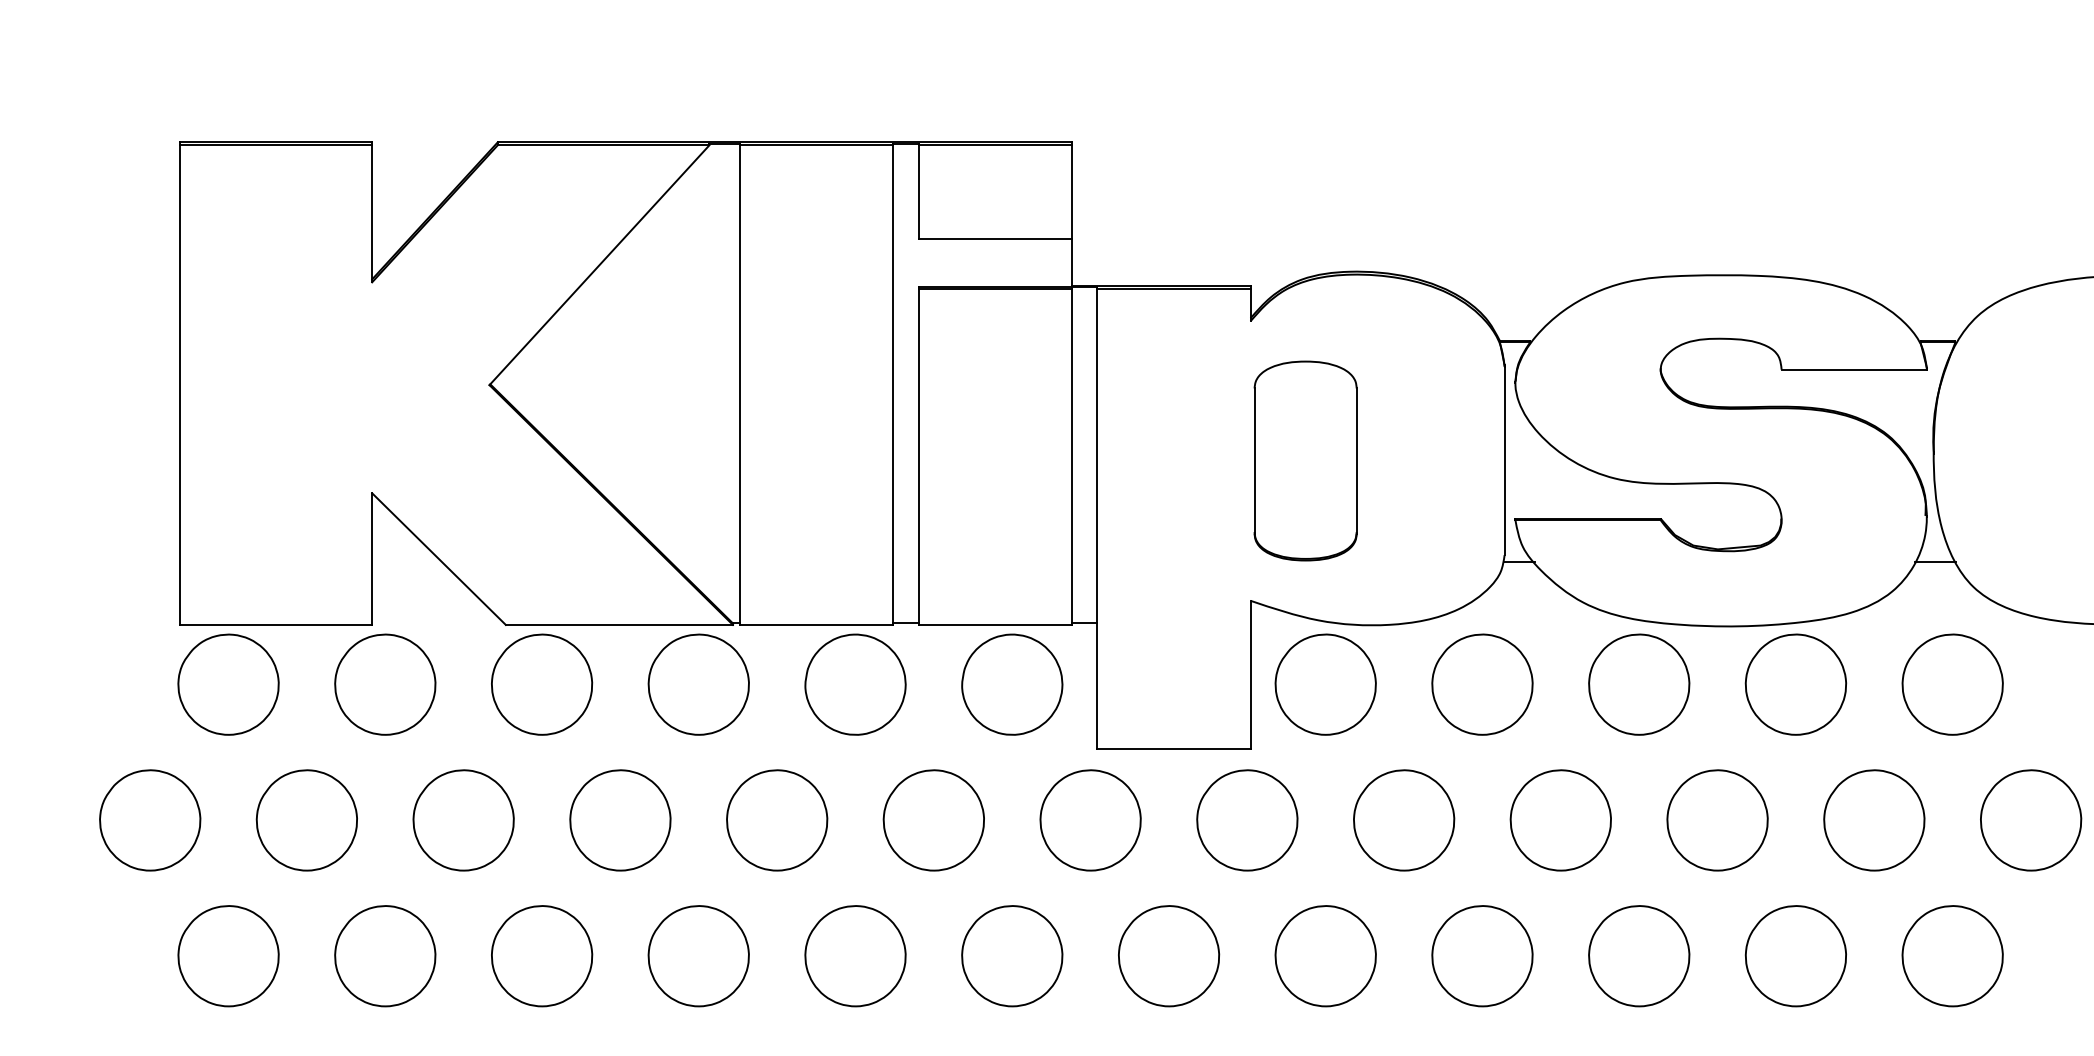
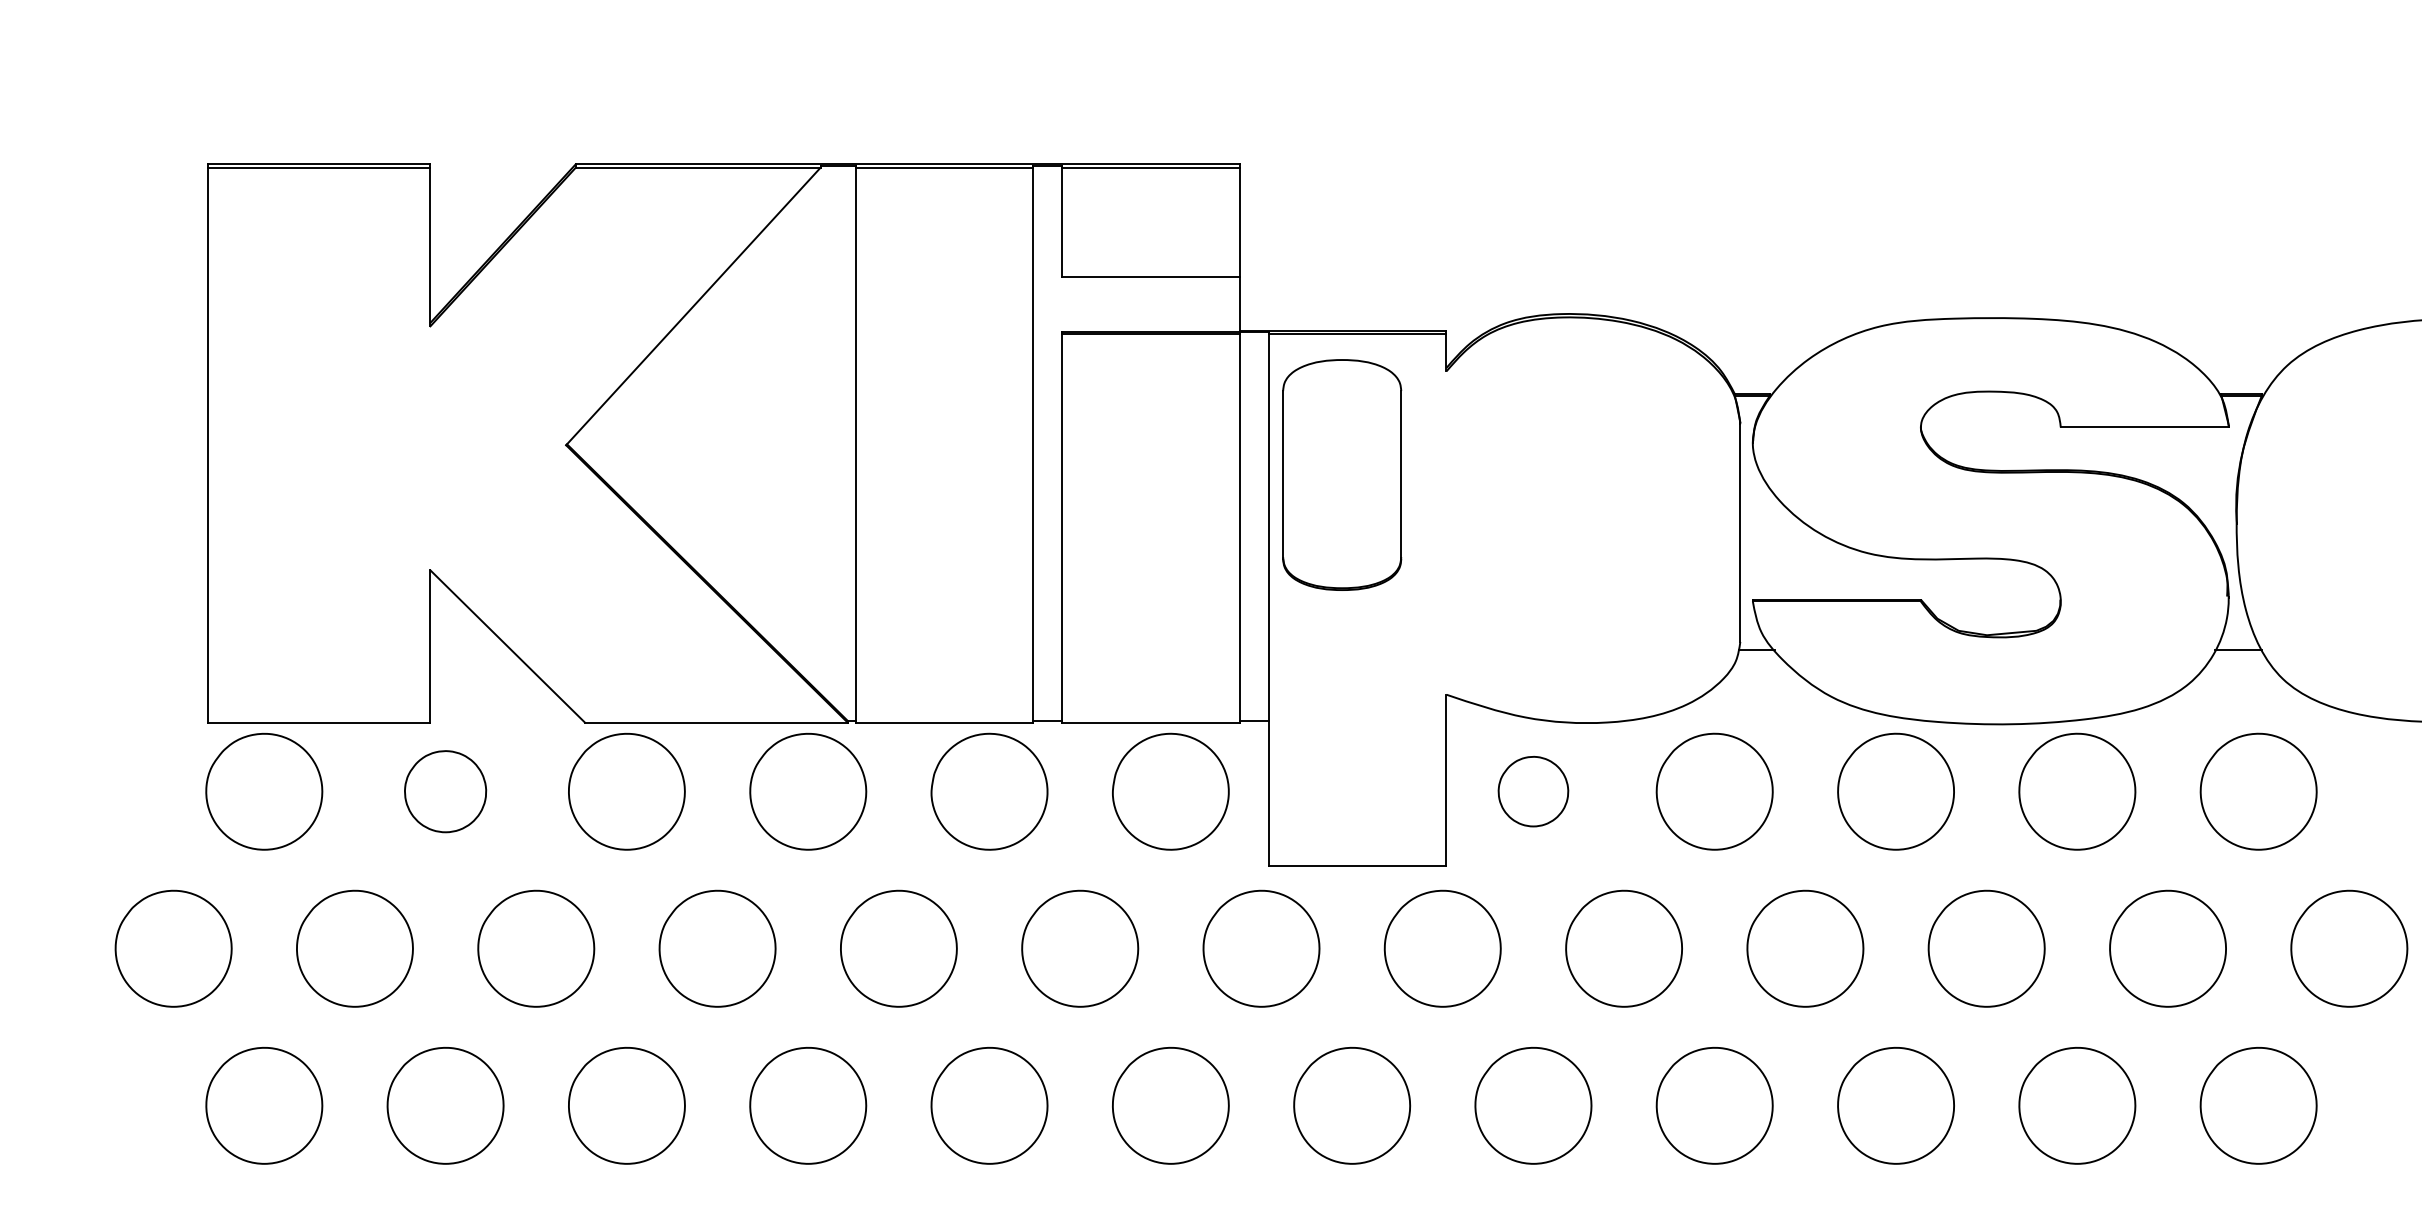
part: (1305, 460) -> (1342, 474), moved
part: (385, 684) -> (445, 791), size x0.7
part: (1325, 684) -> (1533, 791), size x0.6

